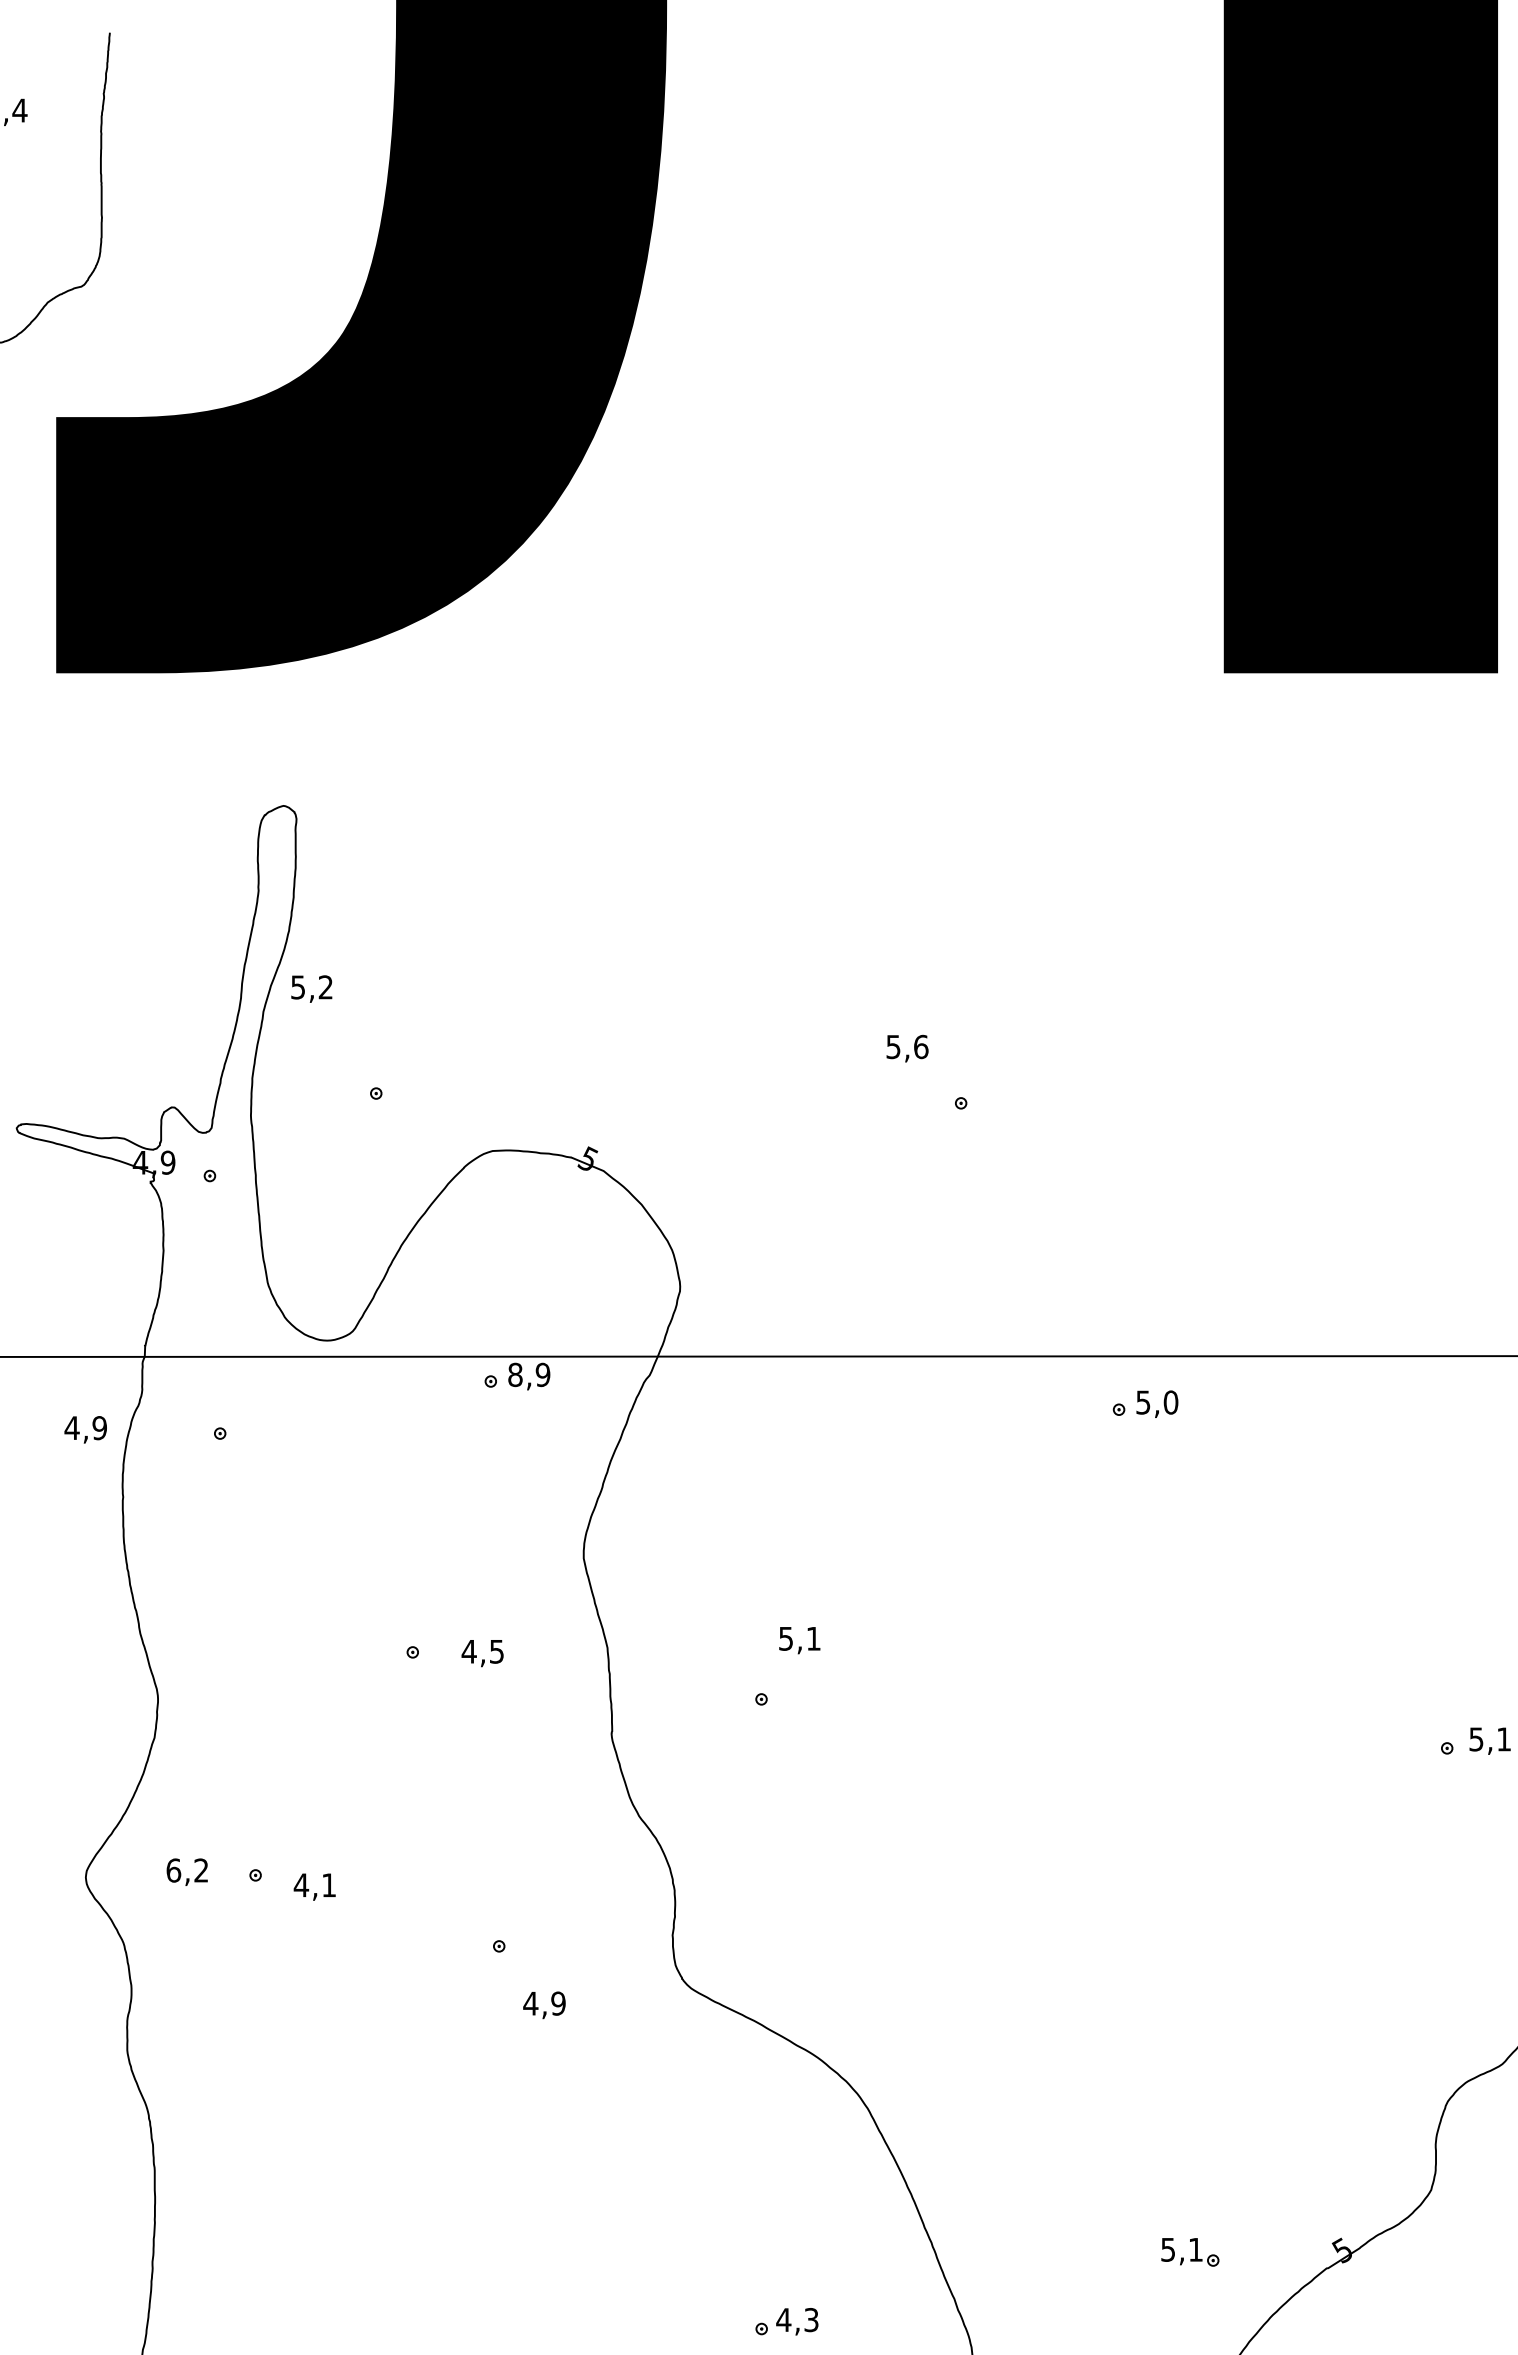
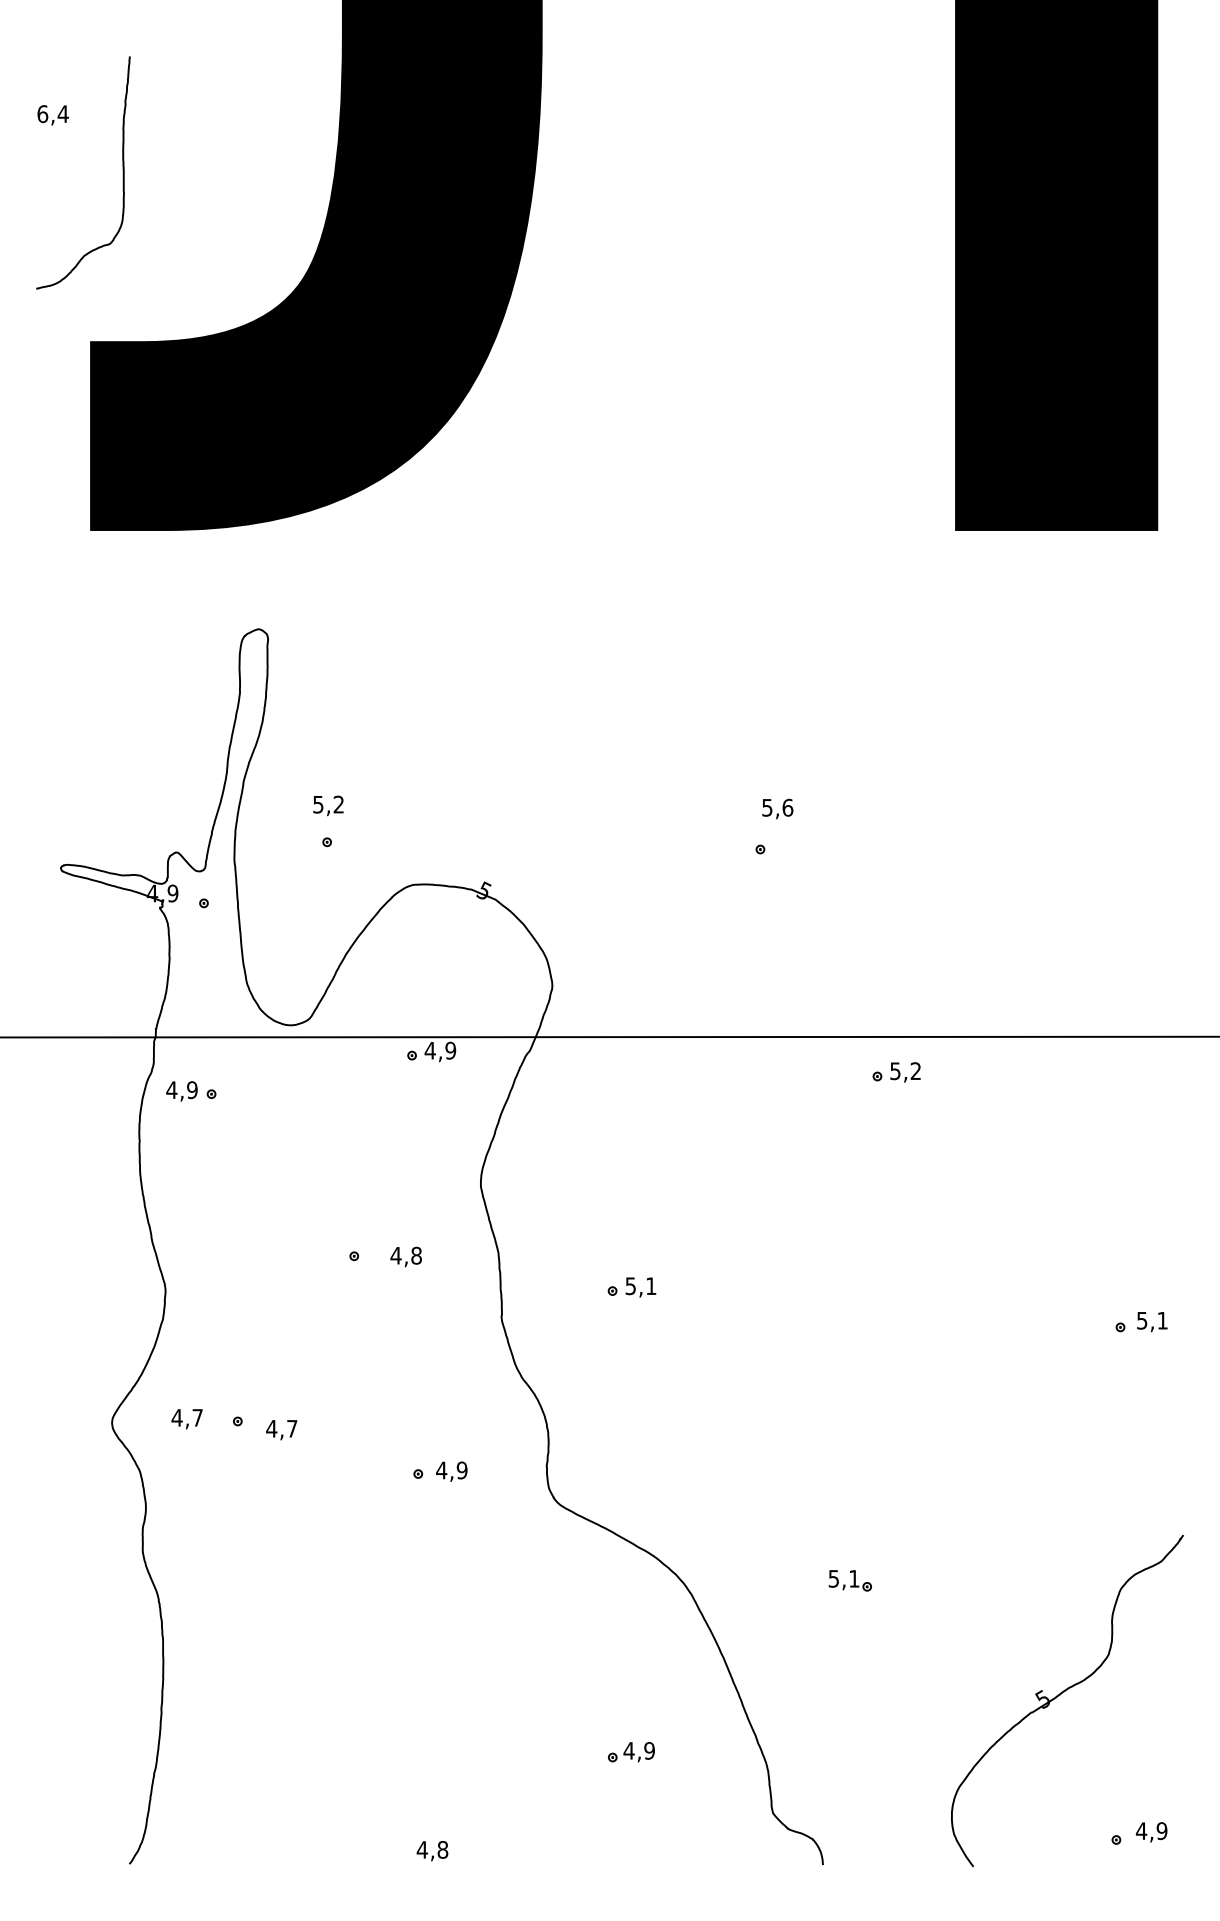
text: (311, 988) -> (328, 805), moved
text: (907, 1047) -> (777, 808), moved
text: (514, 1374) -> (429, 1050), 8,9 -> 4,9
text: (1170, 1402) -> (915, 1071), 5,0 -> 5,2
text: (85, 1429) -> (181, 1091), moved
text: (799, 1640) -> (640, 1287), moved
text: (496, 1651) -> (416, 1255), 4,5 -> 4,8
text: (186, 1870) -> (186, 1417), 6,2 -> 4,7
text: (329, 1884) -> (292, 1428), 4,1 -> 4,7
text: (544, 2005) -> (451, 1471), moved
part: (1189, 2252) -> (849, 1580), moved
text: (811, 2319) -> (649, 1750), 4,3 -> 4,9

